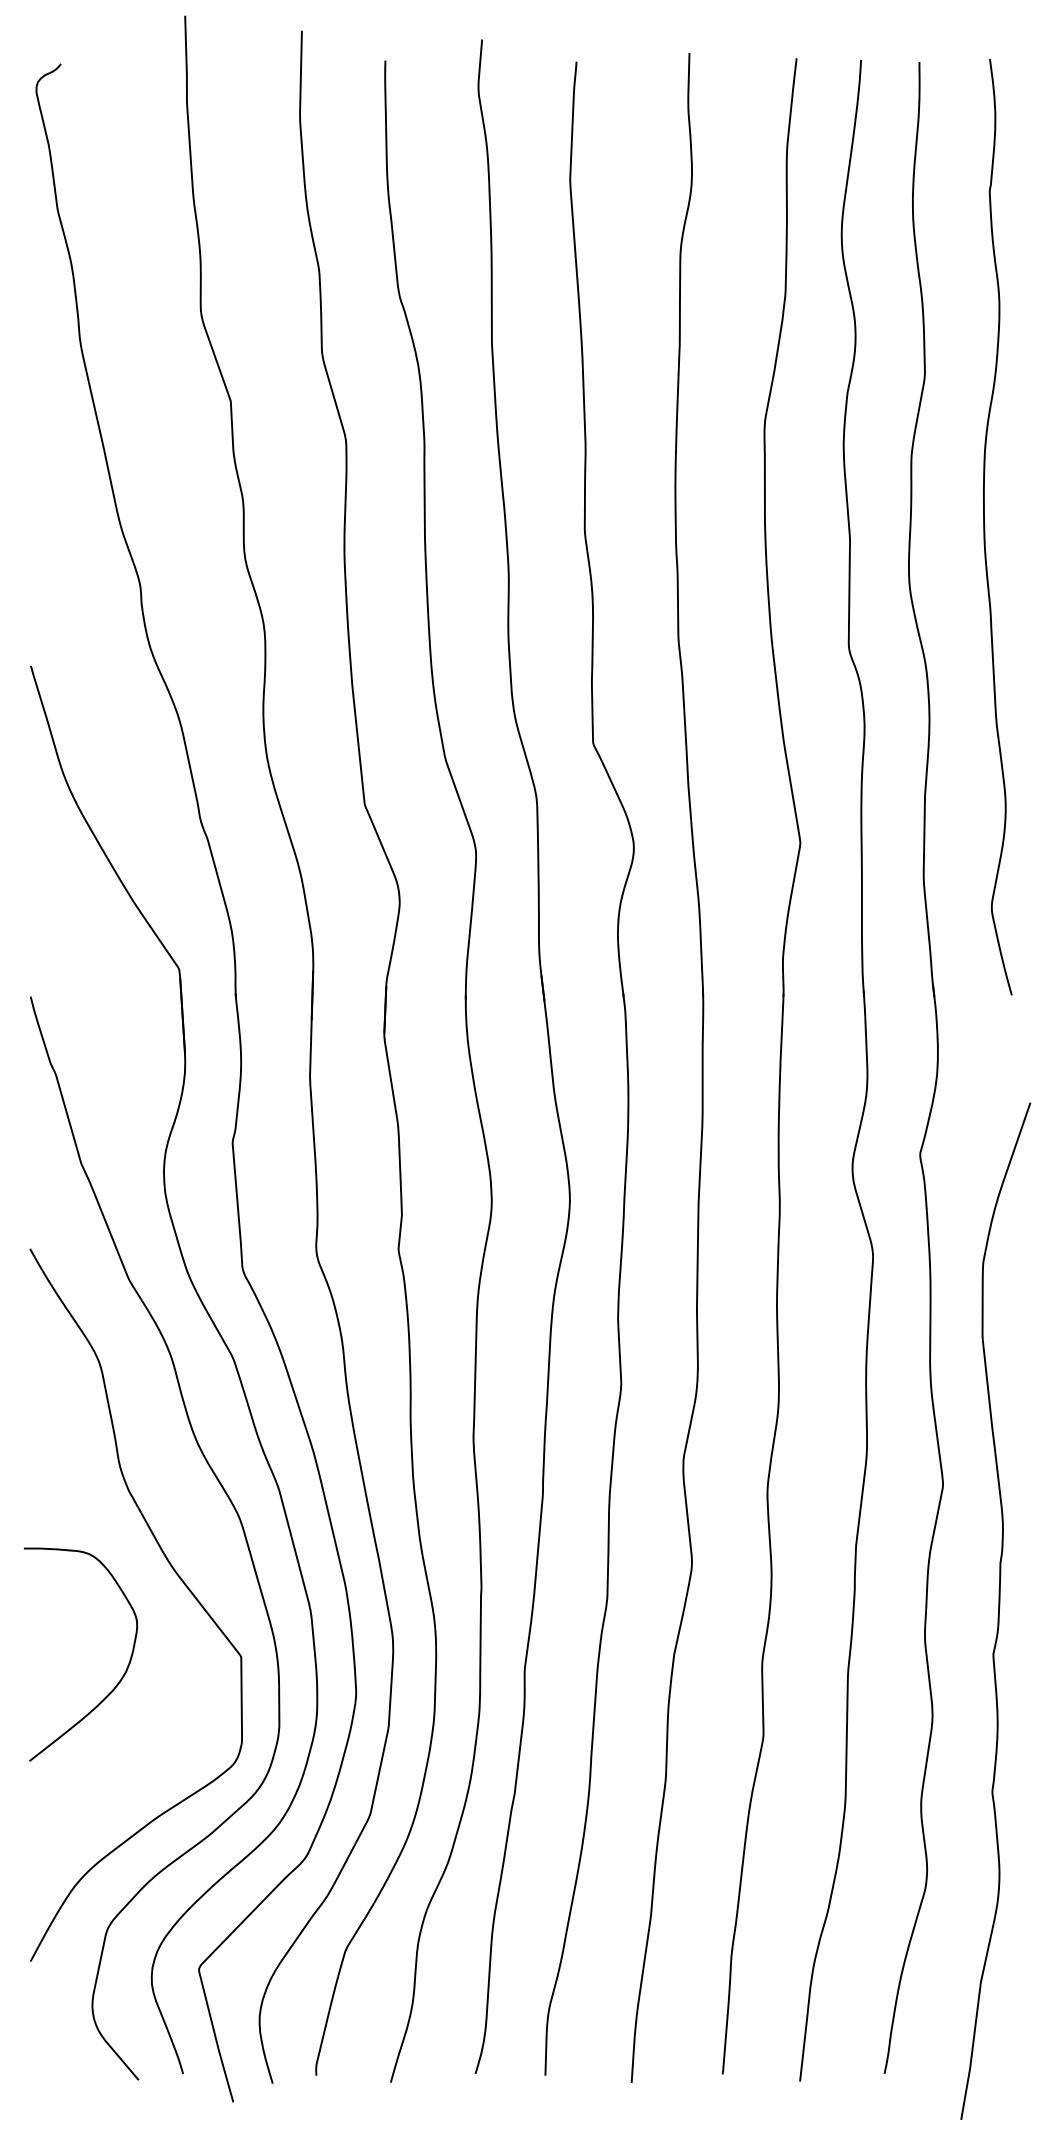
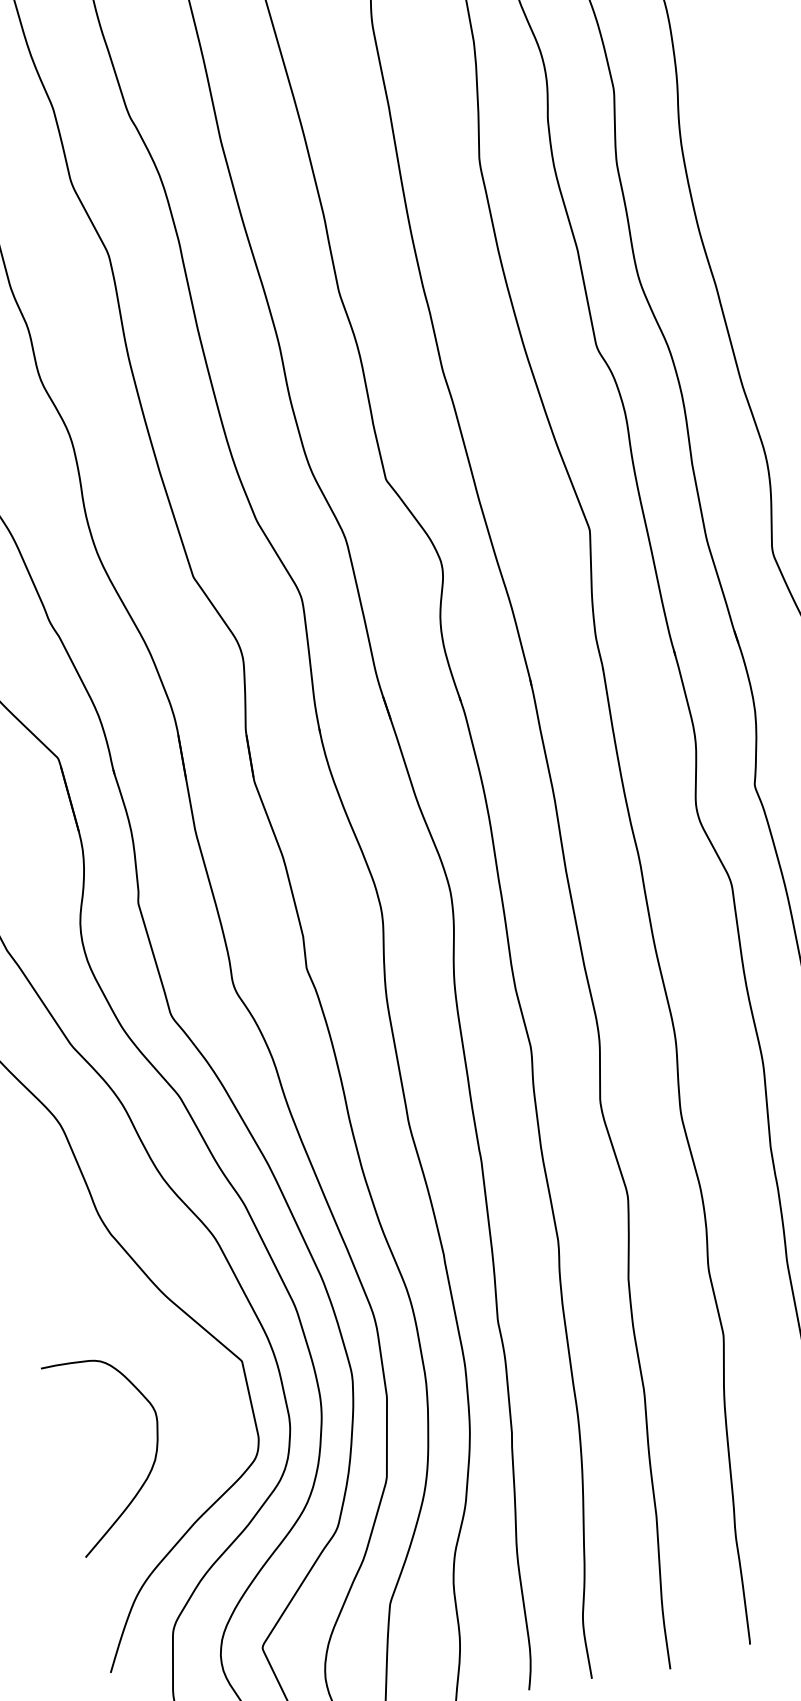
curve: (118, 1681) -> (150, 1469), moved

